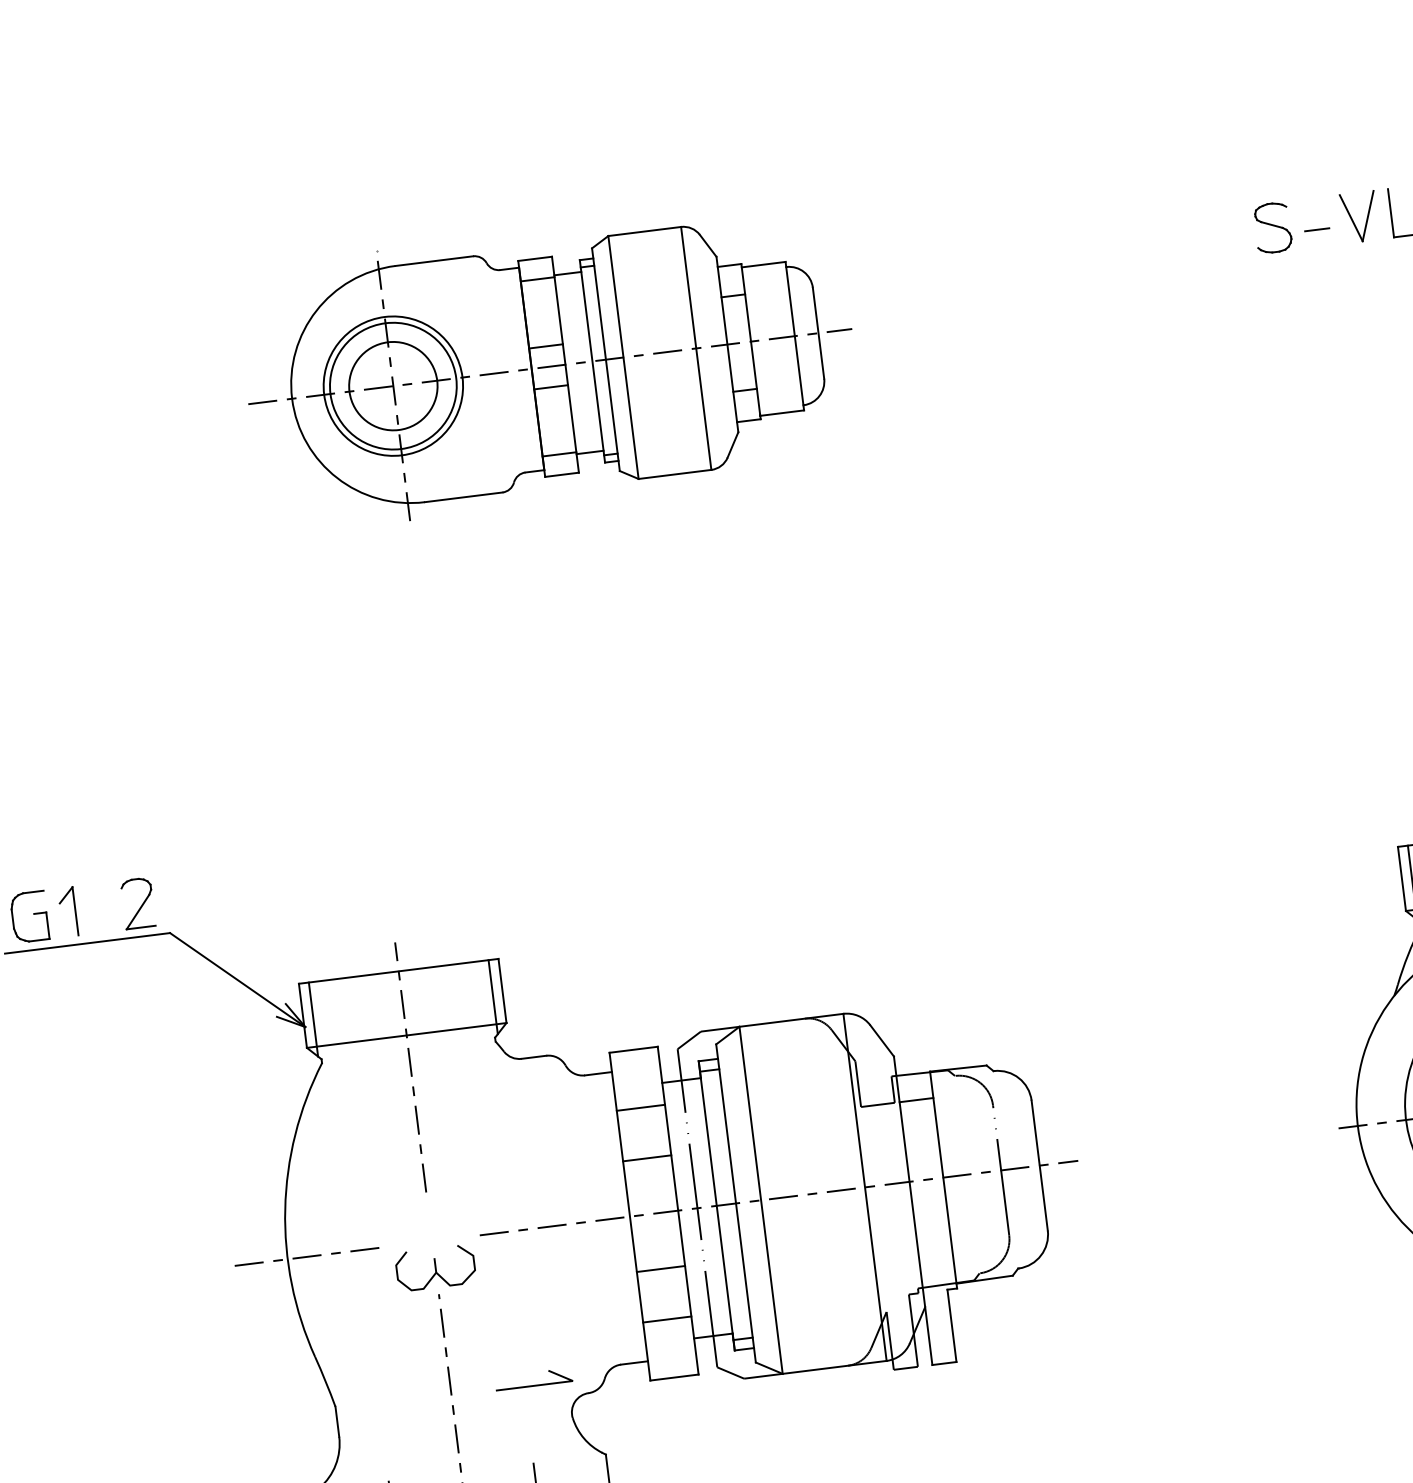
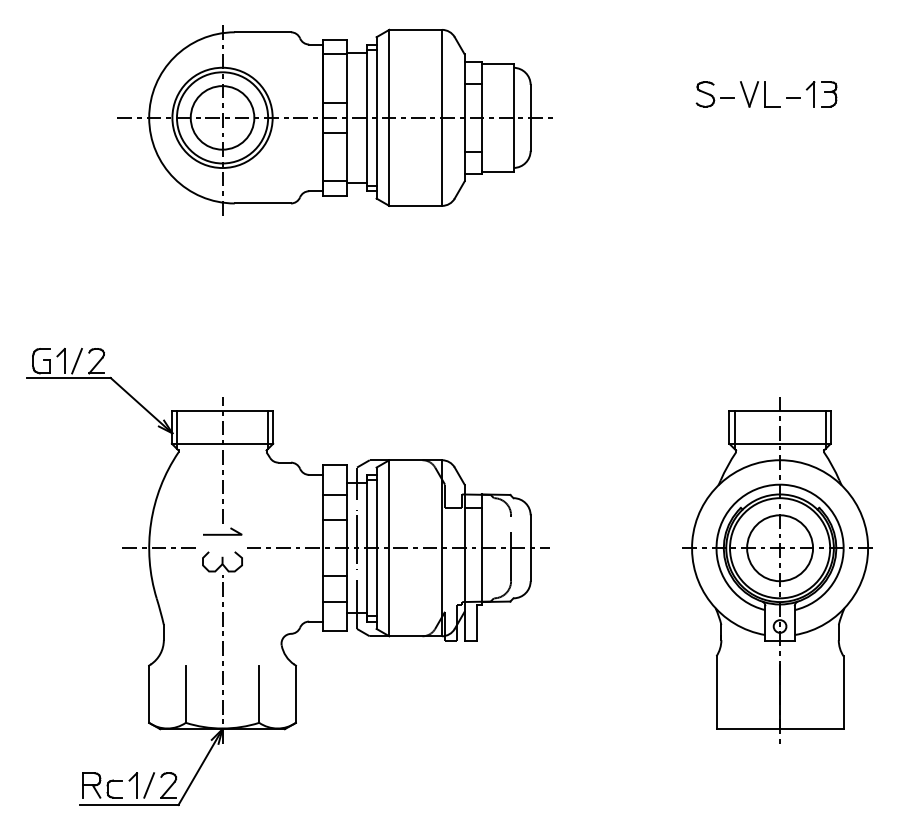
part: (547, 370) -> (334, 120), size x1.43
line: (98, 907) -> (76, 360), added
line: (533, 1383) -> (222, 533), moved

